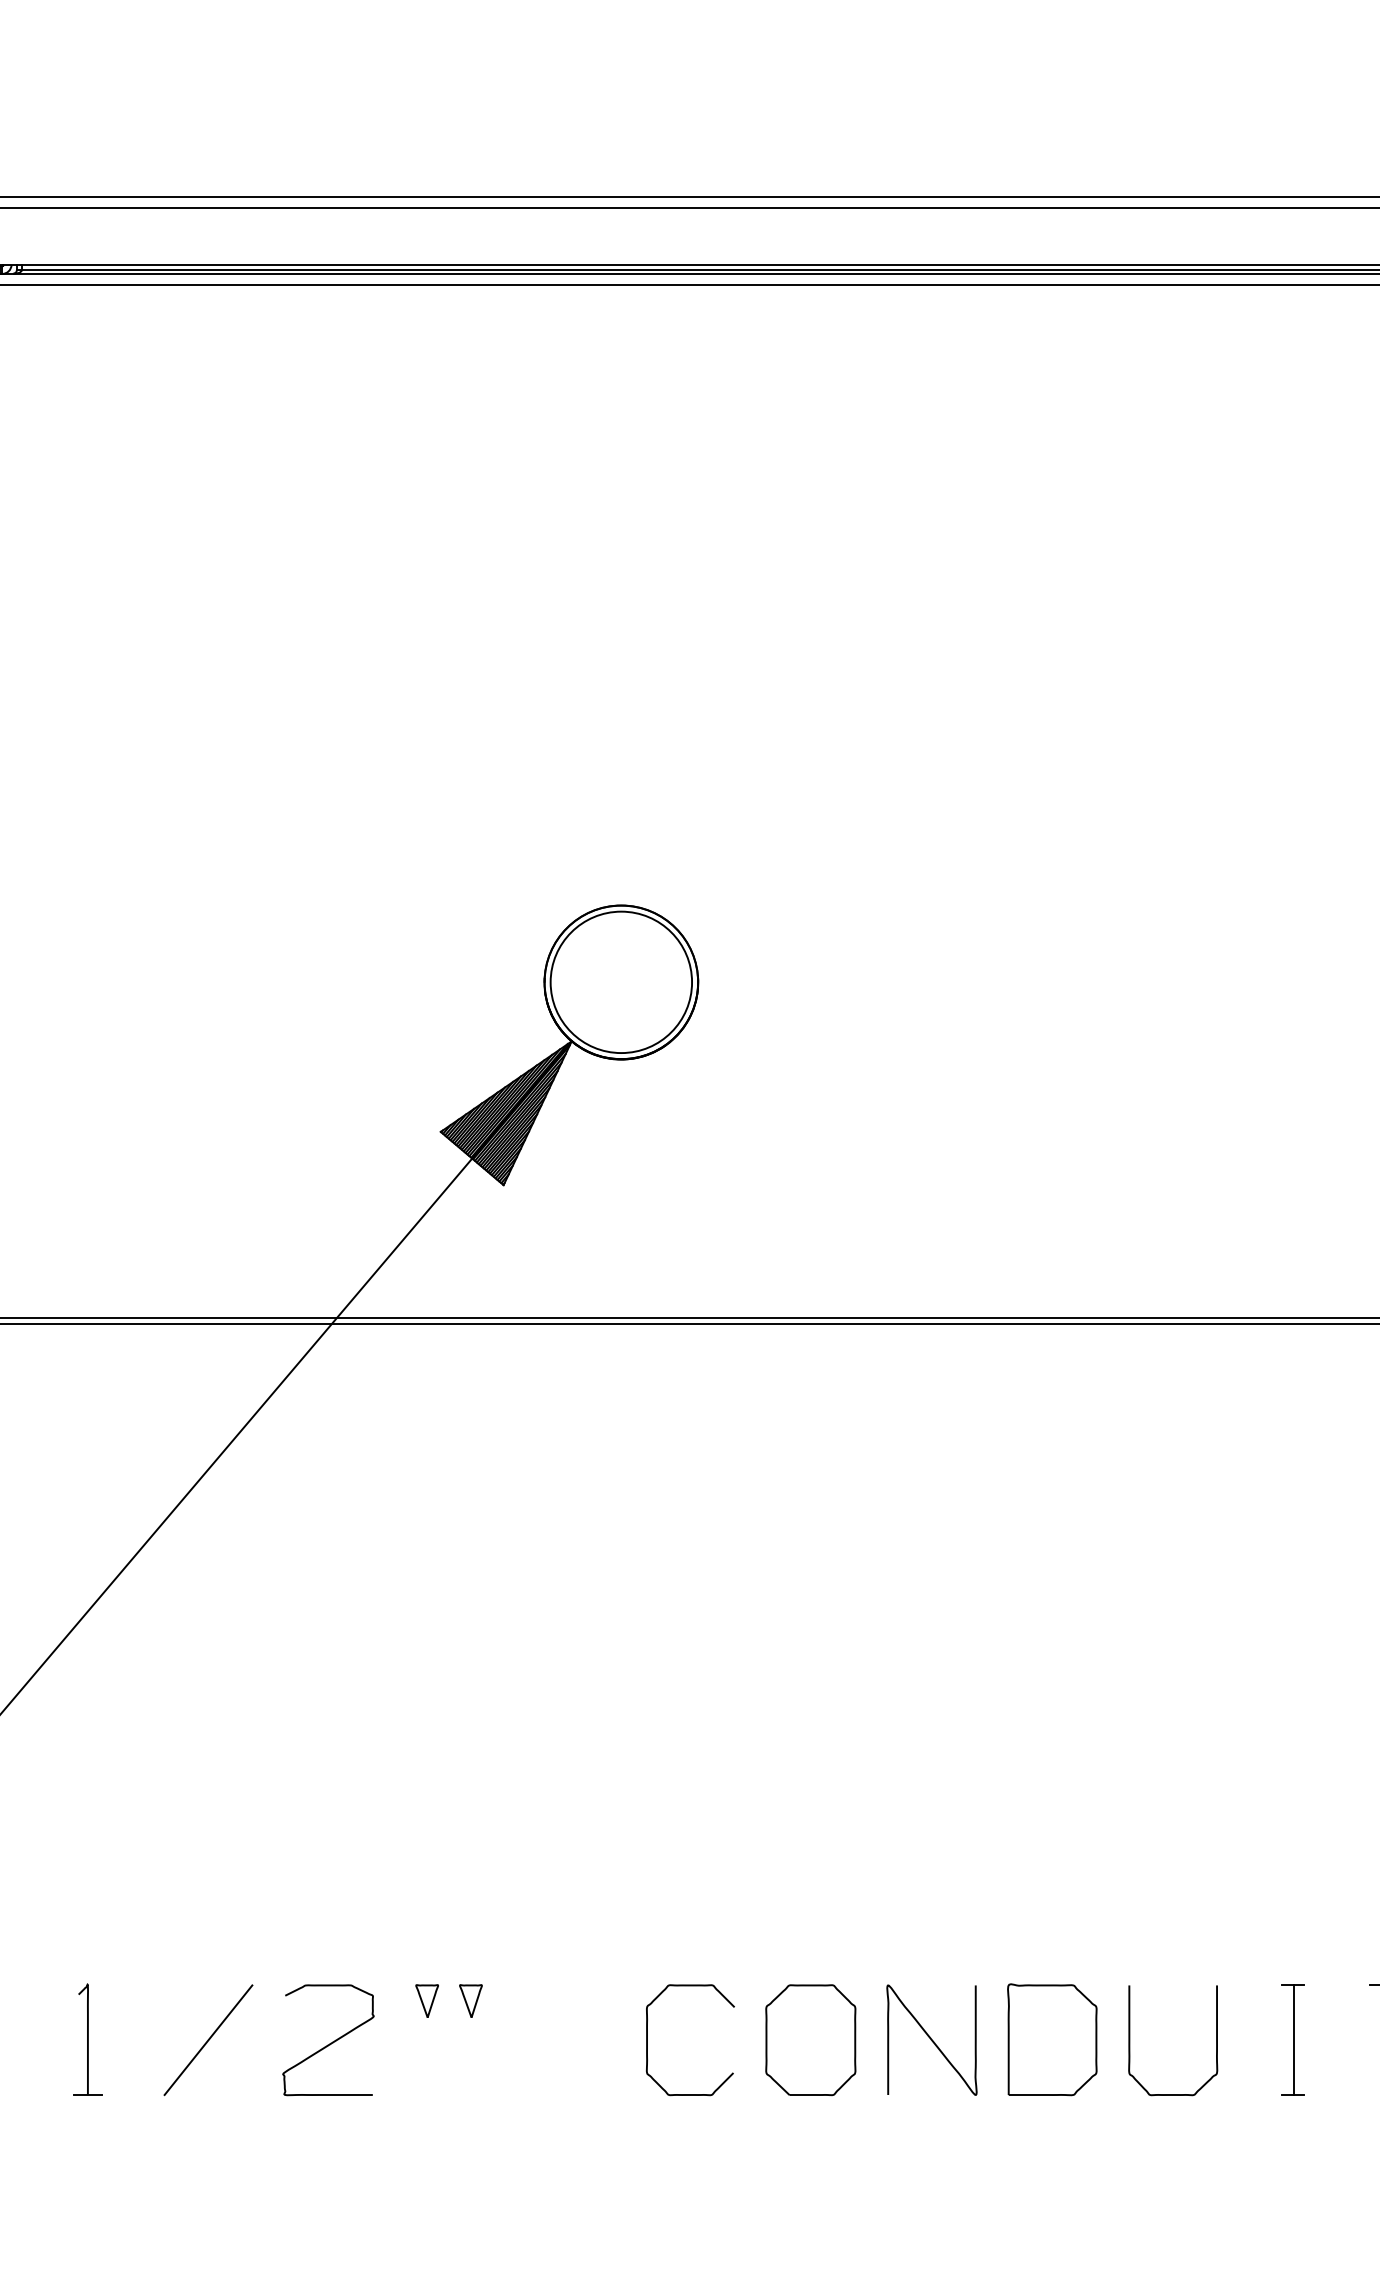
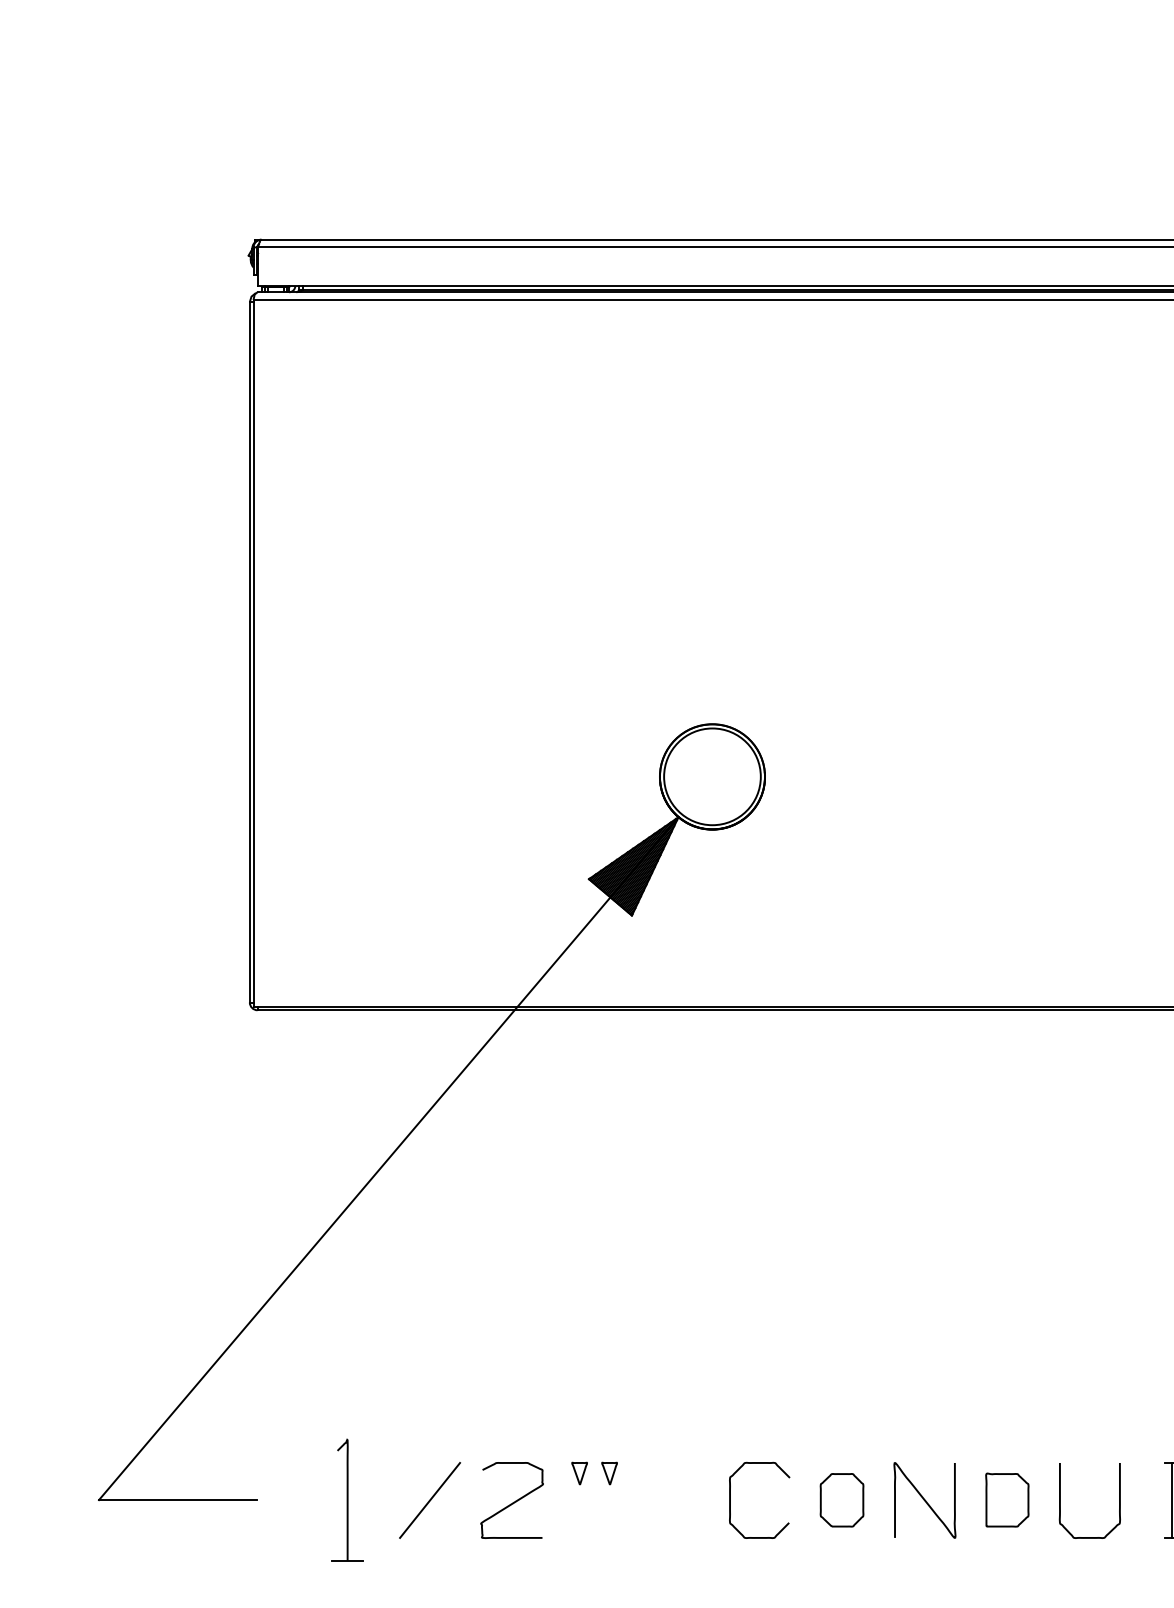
part: (87, 2038) -> (347, 1499), size x1.6
part: (809, 2038) -> (841, 1499), size x0.7
part: (1052, 2038) -> (1007, 1499), size x0.7

